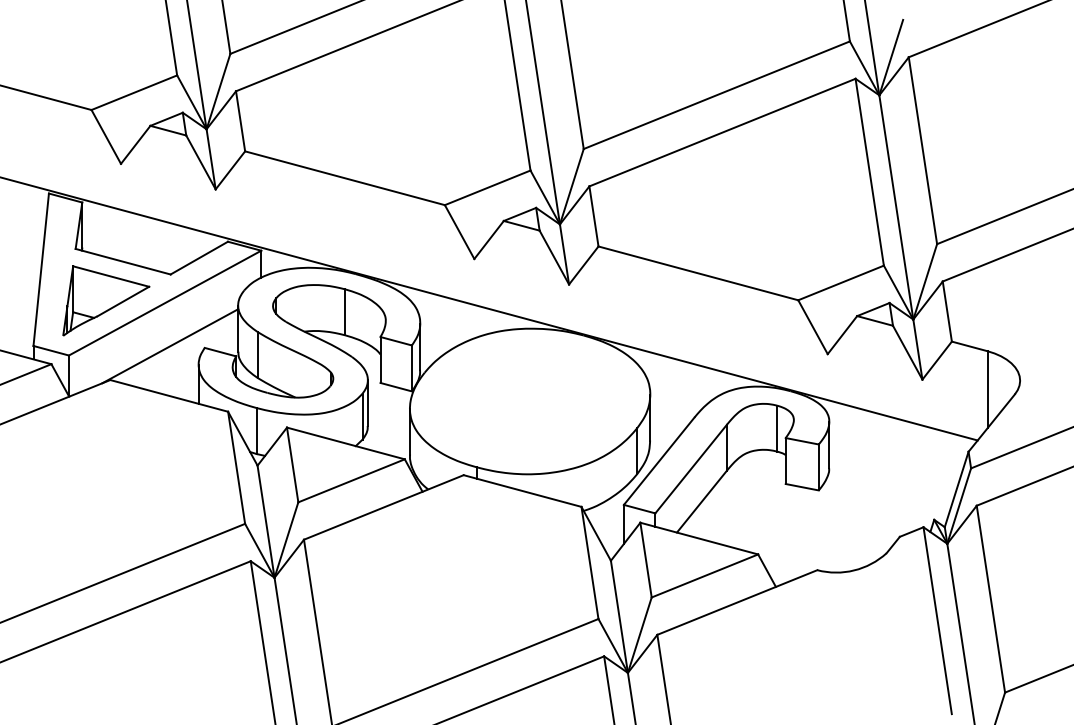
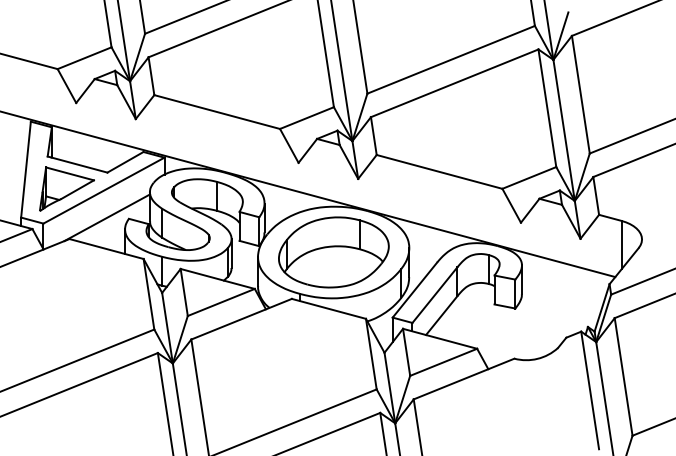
part: (529, 401) -> (333, 252), added

